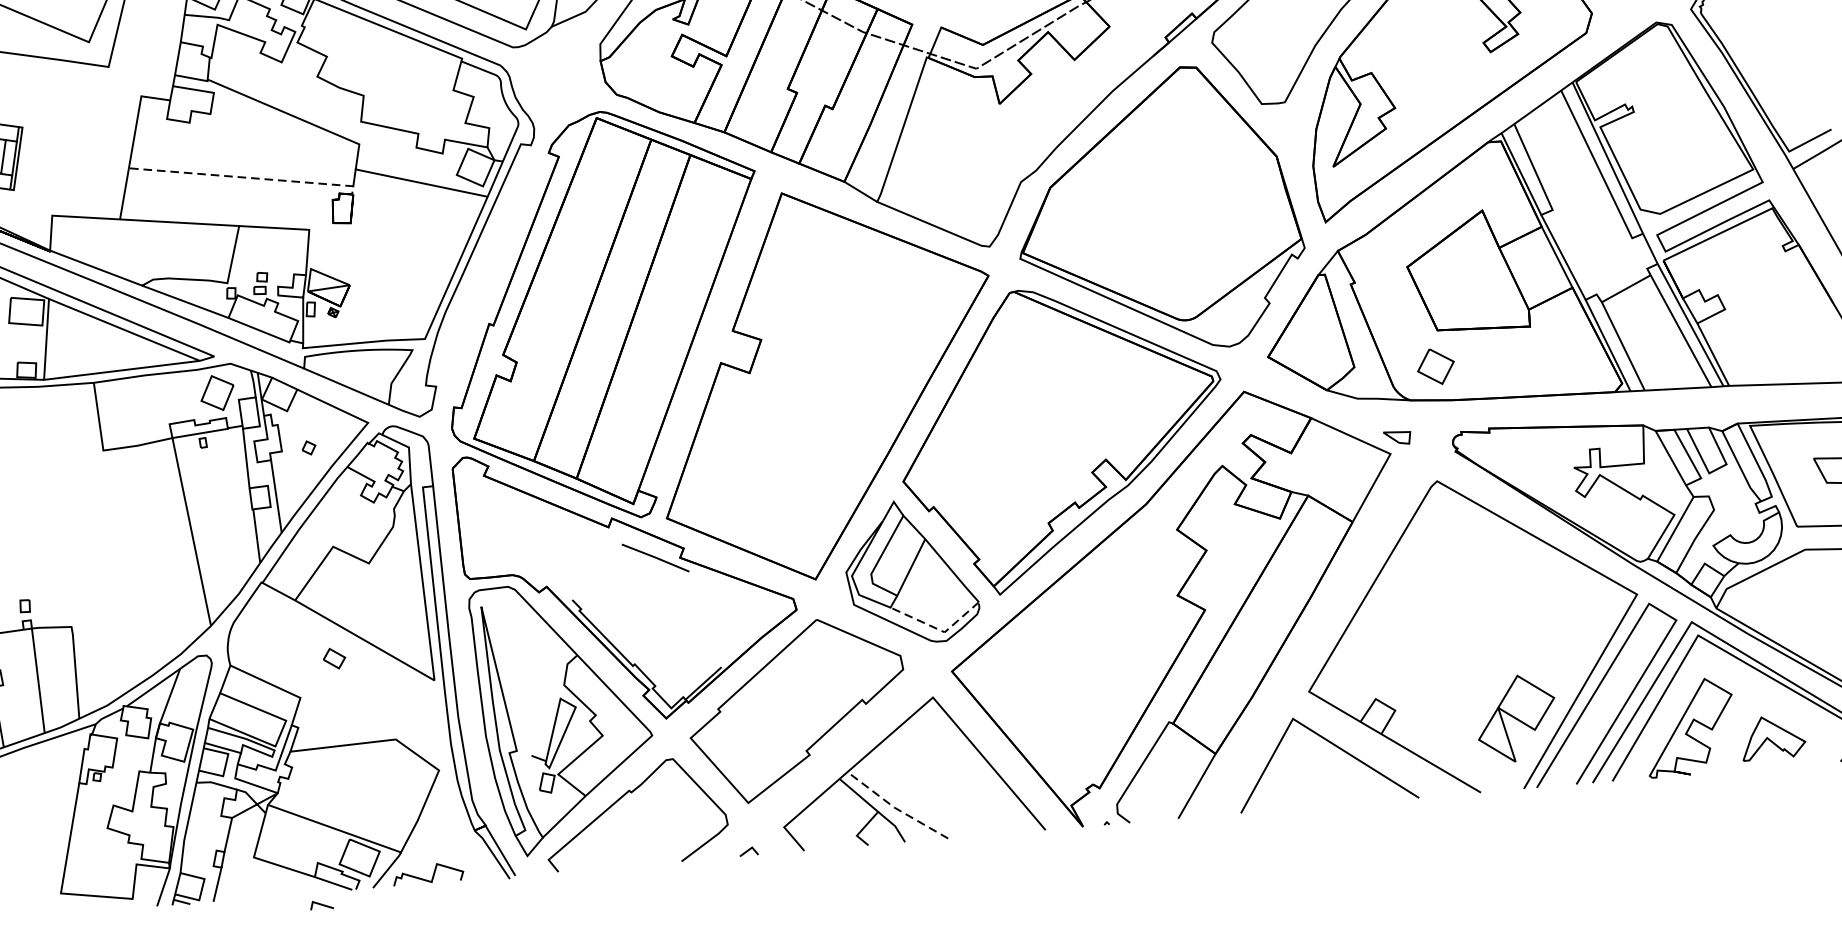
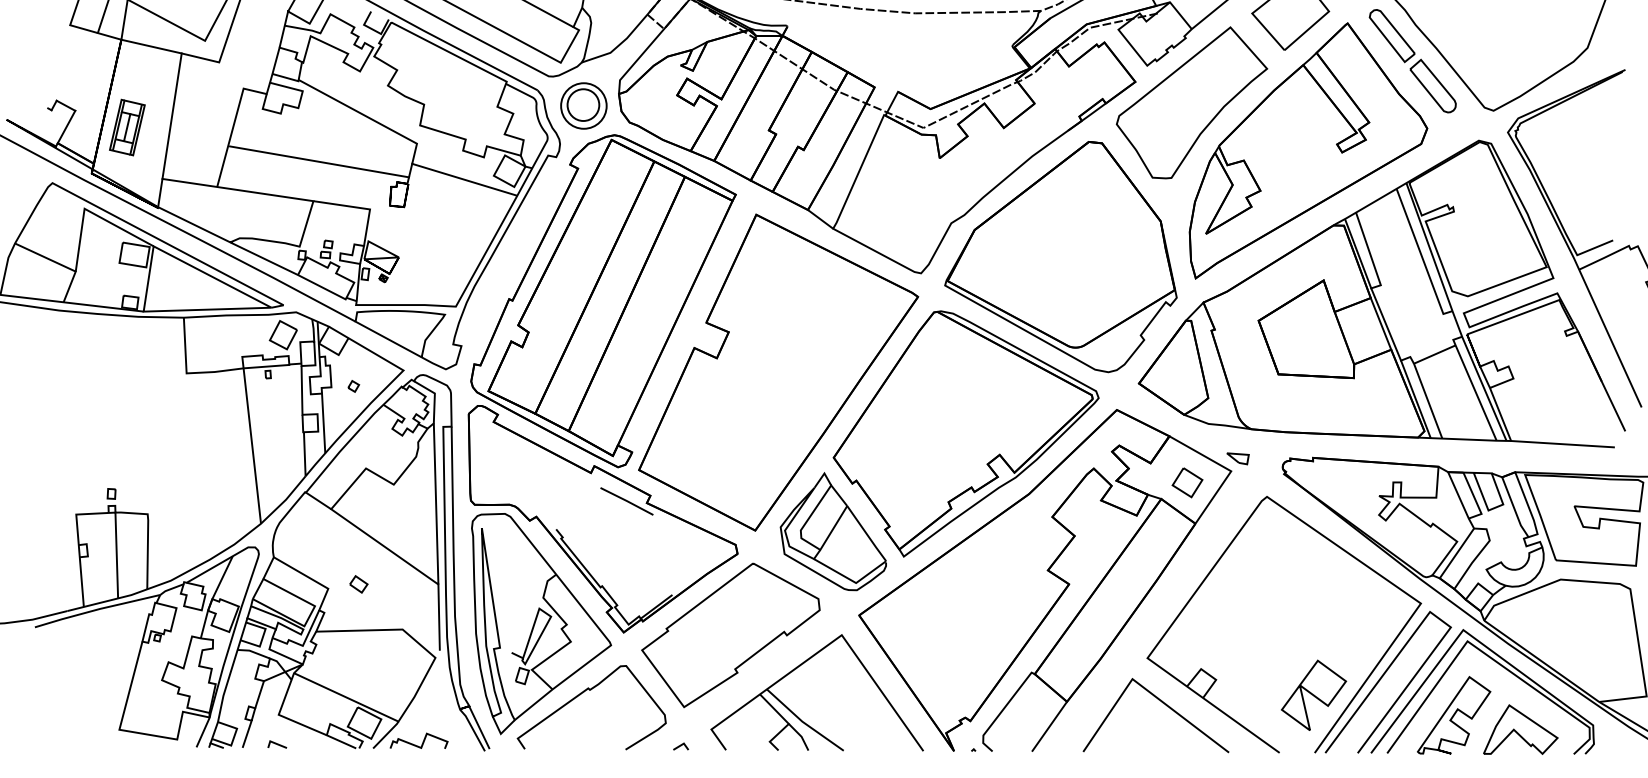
part: (558, 79) -> (583, 105), added
line: (56, 137) -> (171, 115), added
line: (247, 177) -> (323, 162), dashed -> solid
part: (1435, 366) -> (1187, 482), moved
line: (938, 629) -> (851, 580), dashed -> solid
part: (334, 658) -> (358, 584), moved
line: (438, 719) -> (438, 616), added
part: (1772, 737) -> (1520, 729), size x1.43
line: (894, 807) -> (802, 721), dashed -> solid
line: (322, 905) -> (277, 744), moved

